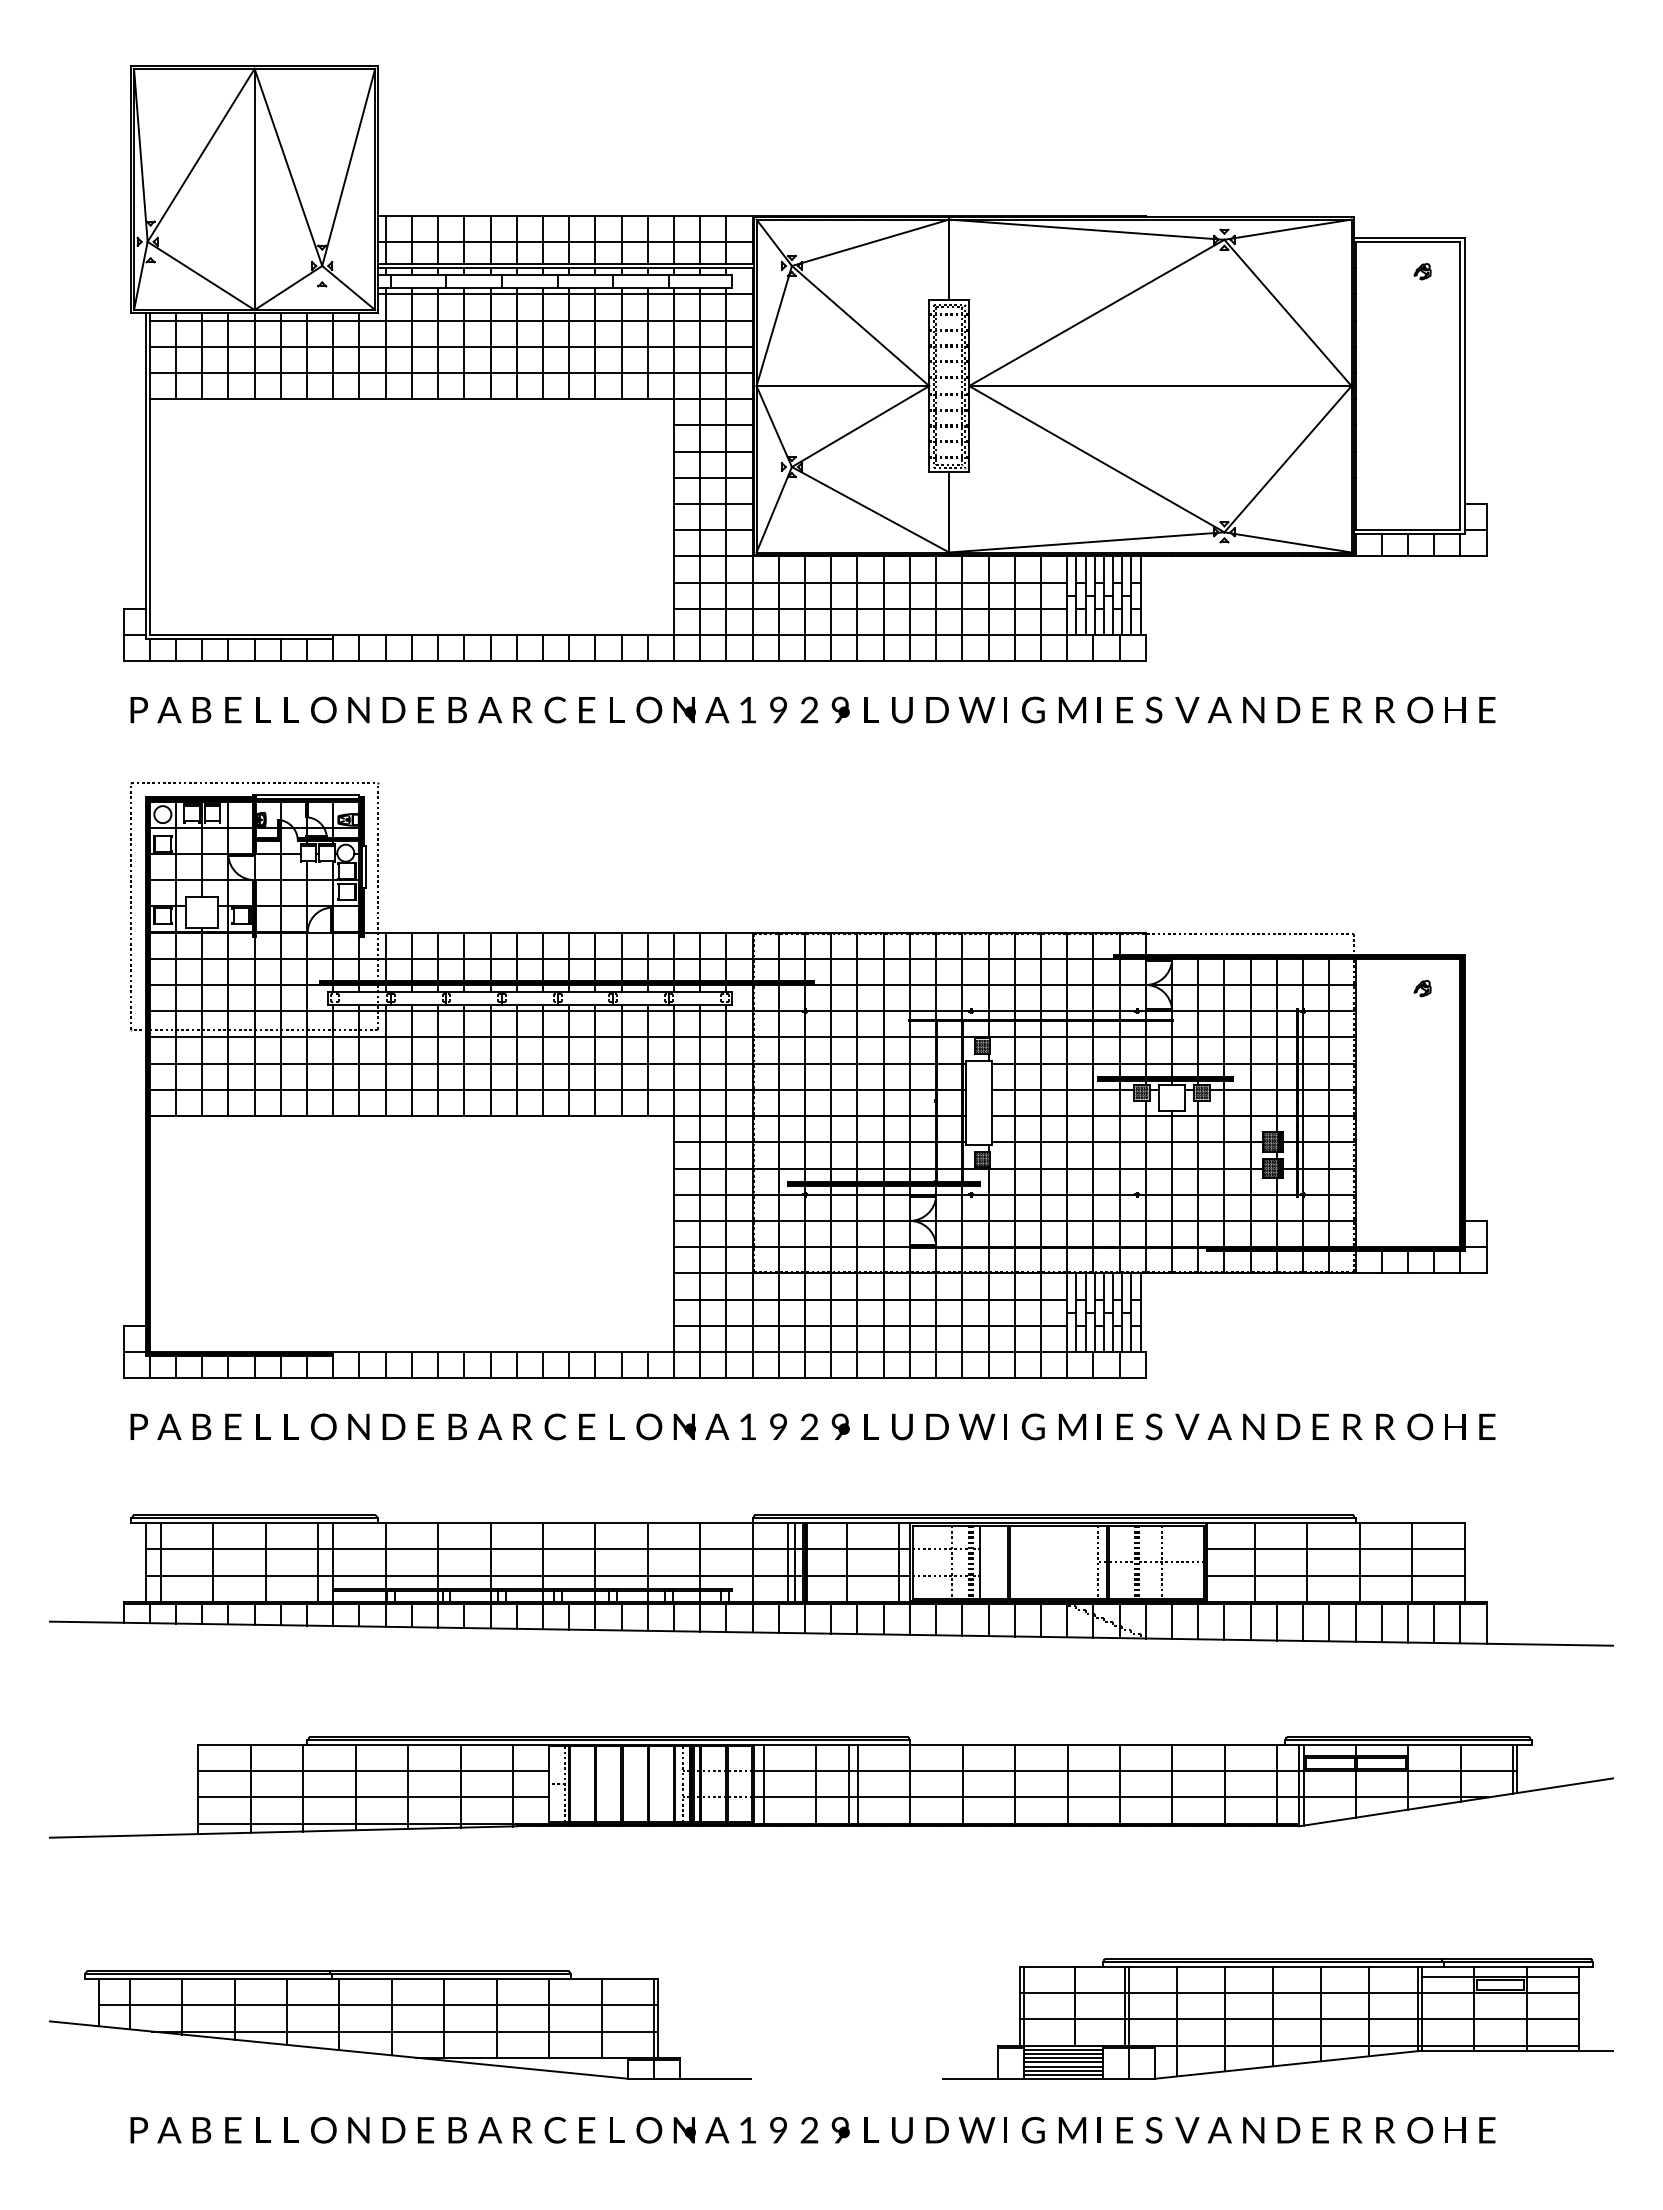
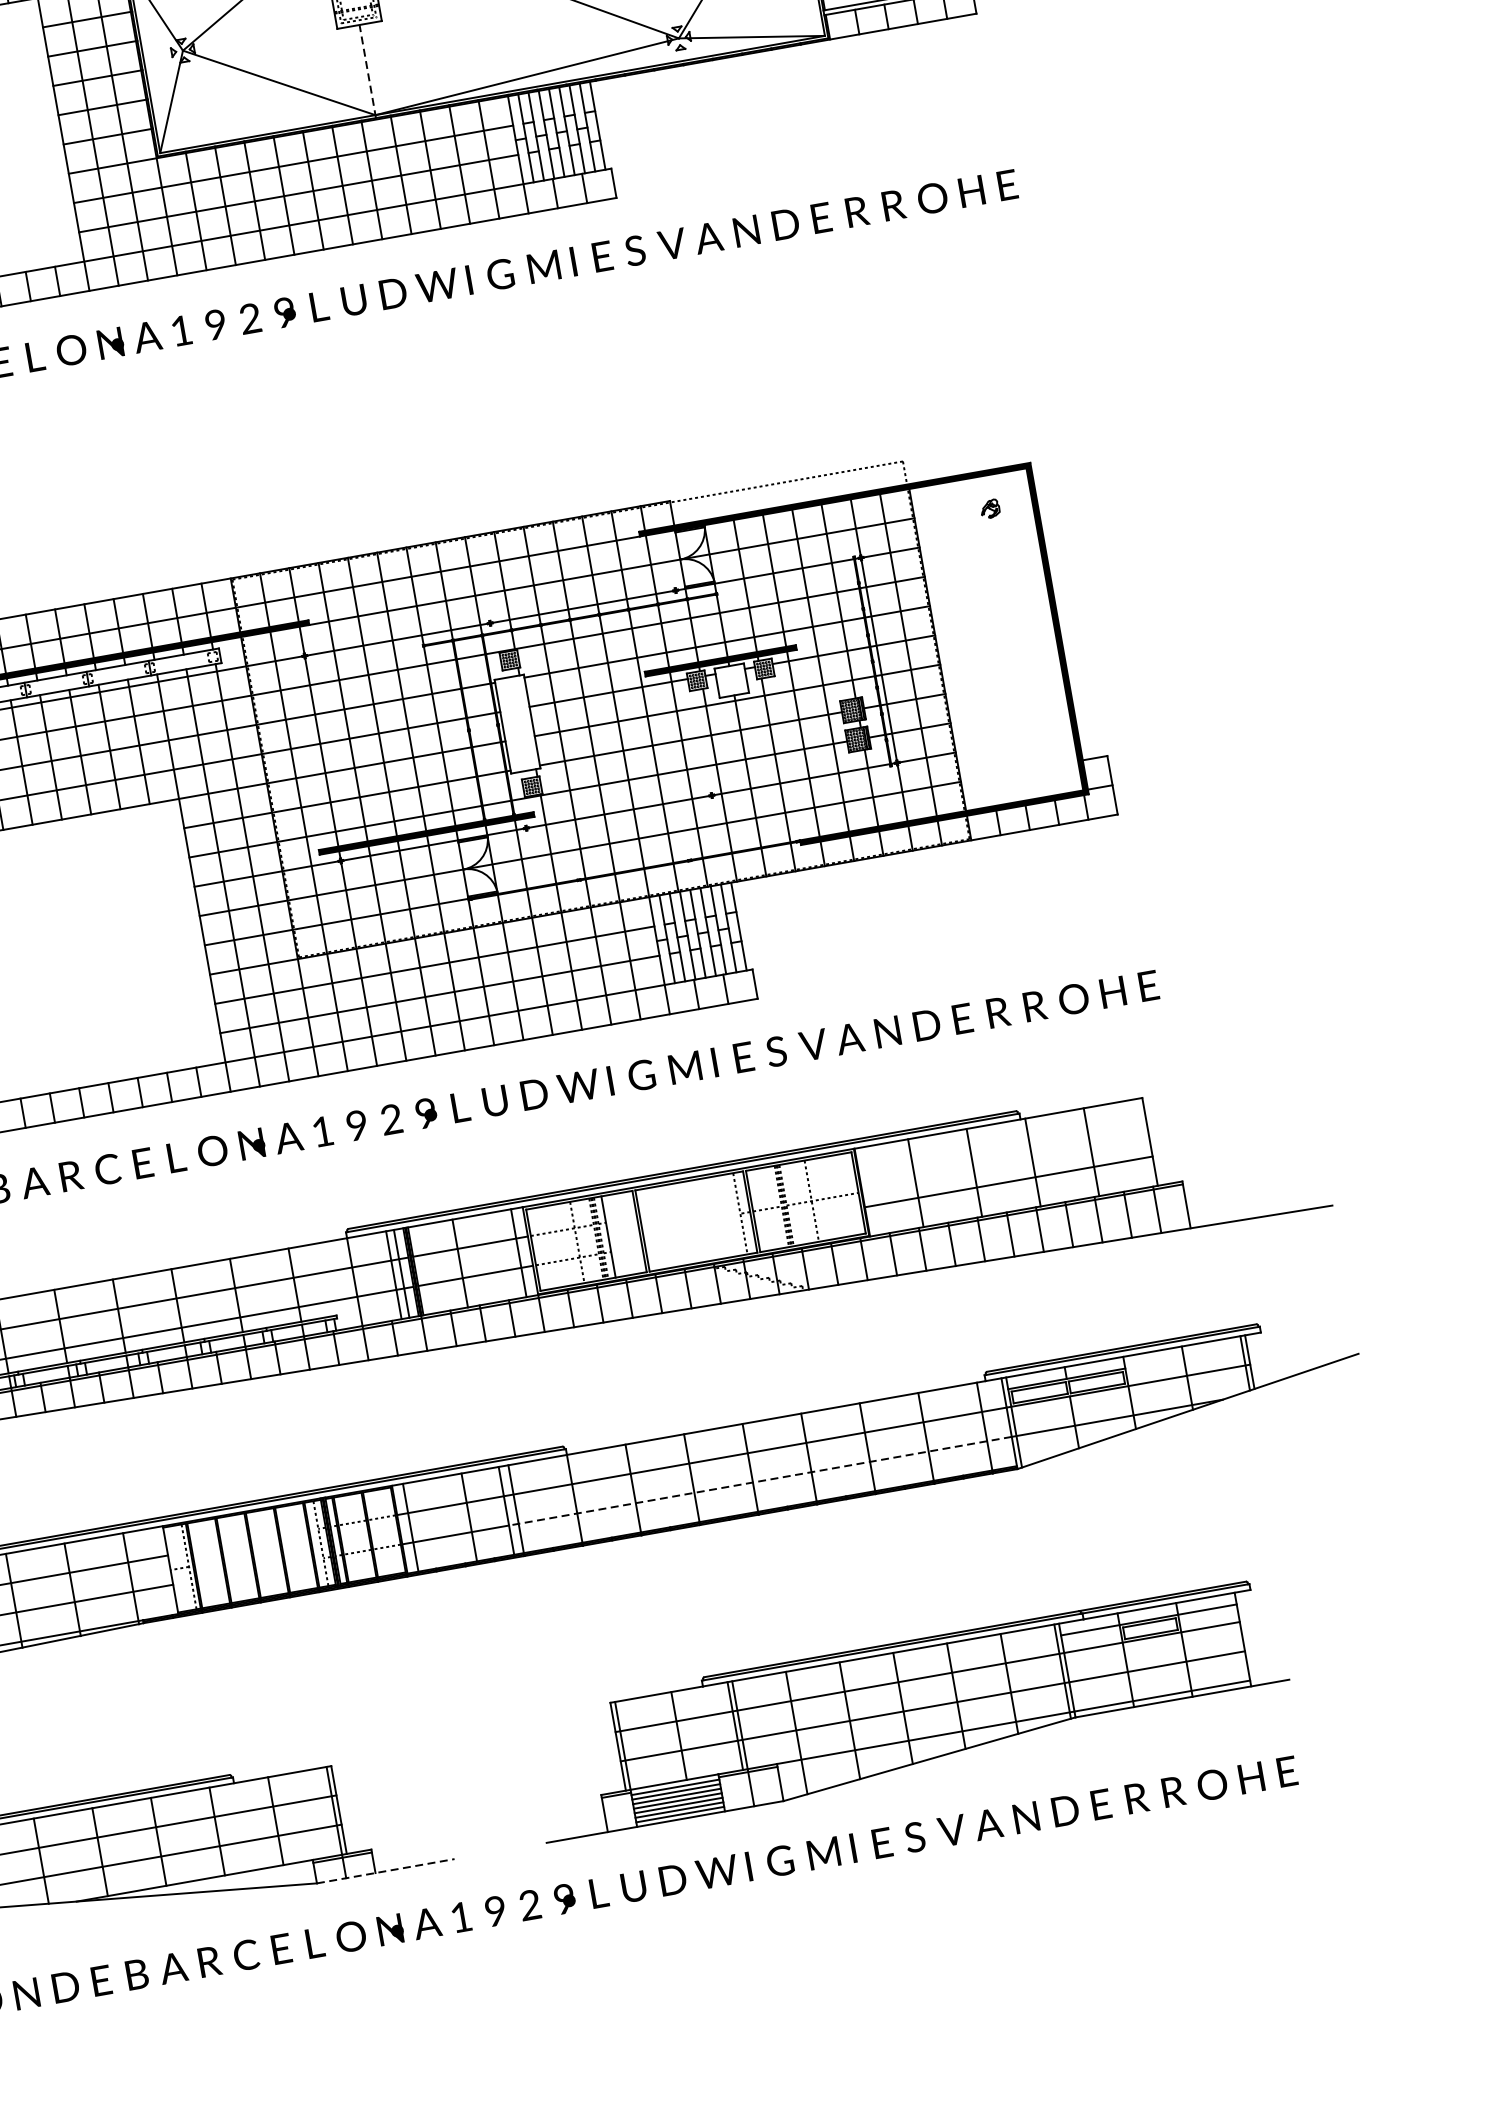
line: (949, 513) -> (368, 71), solid -> dashed
line: (1335, 1549) -> (1003, 1152), removed
line: (1073, 1797) -> (759, 1481), solid -> dashed
part: (1277, 2018) -> (908, 1709), moved
line: (689, 2078) -> (385, 1870), solid -> dashed

